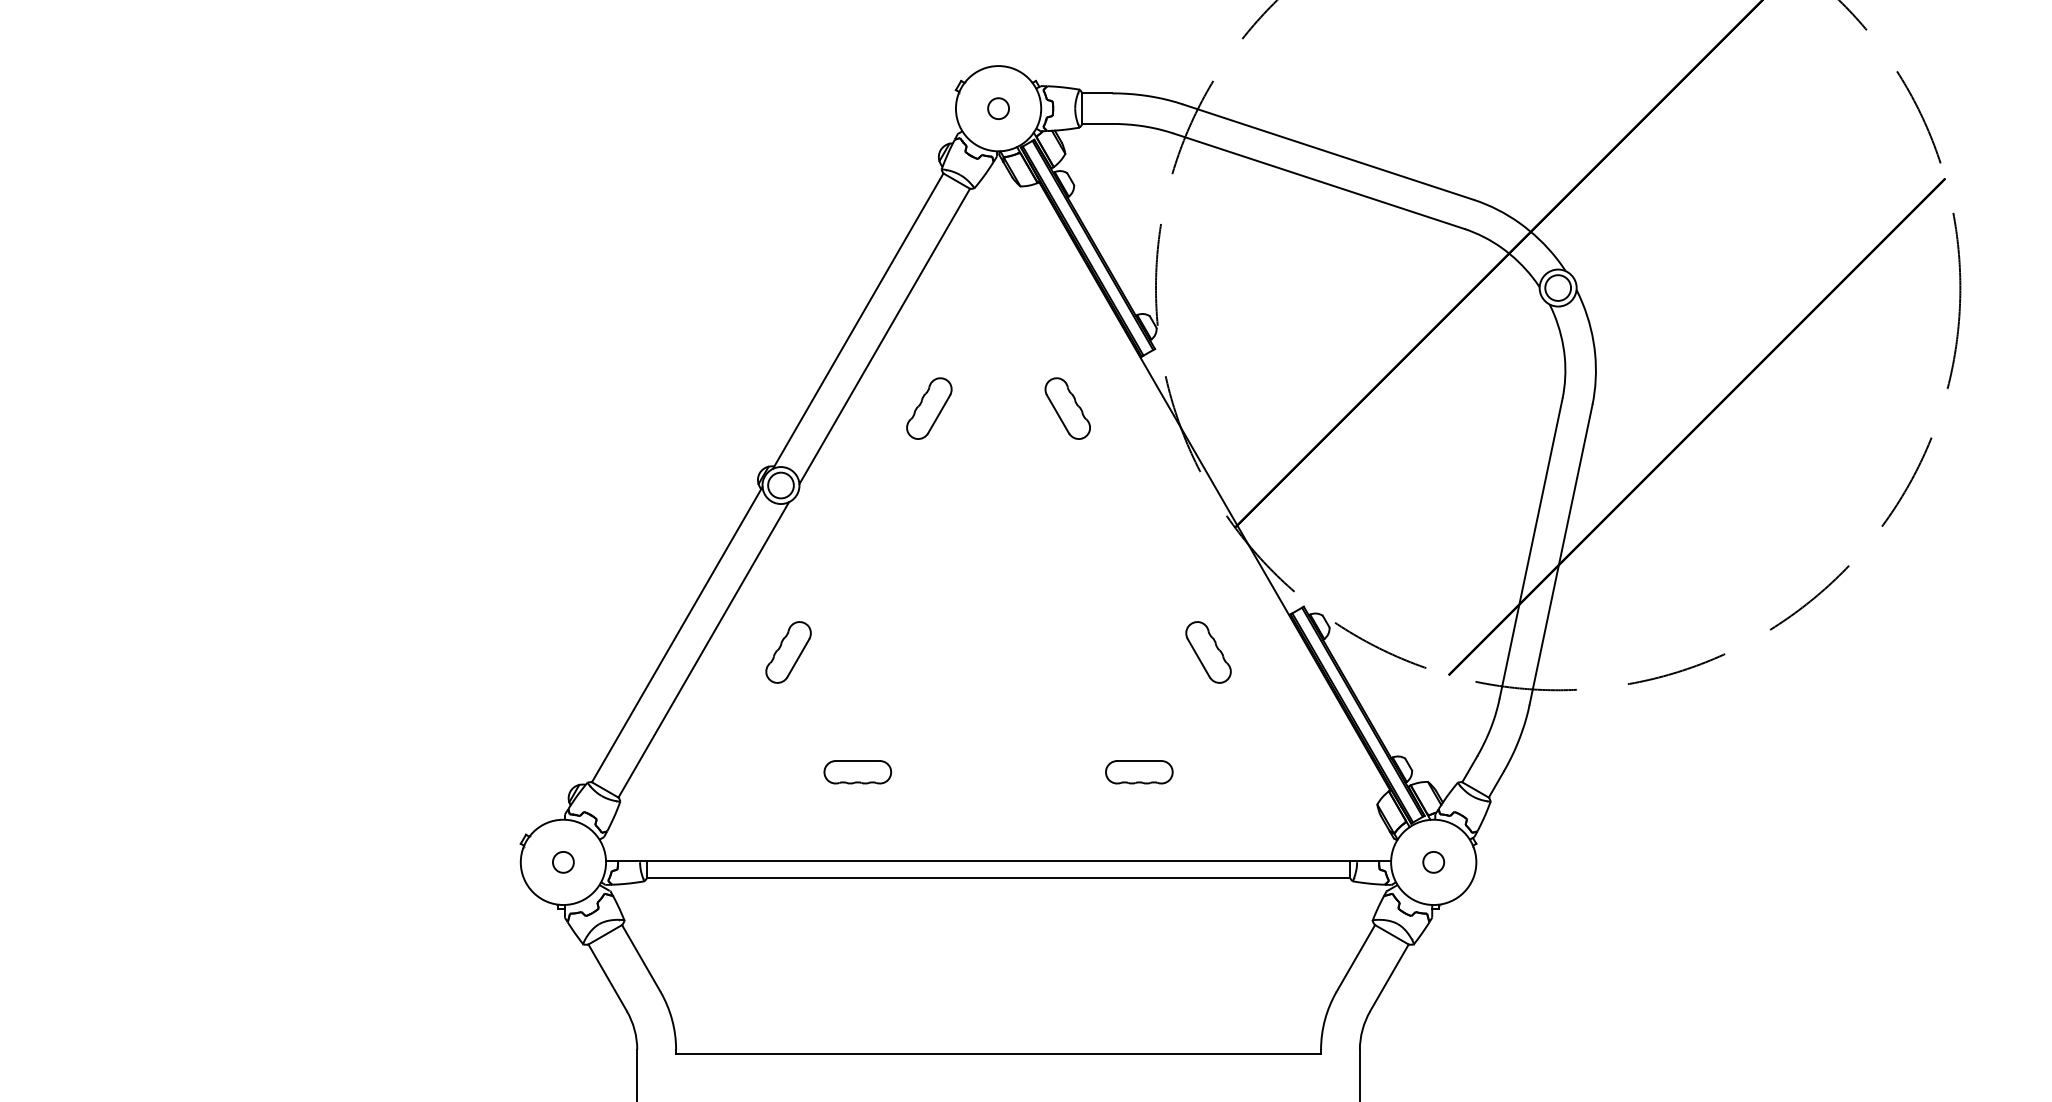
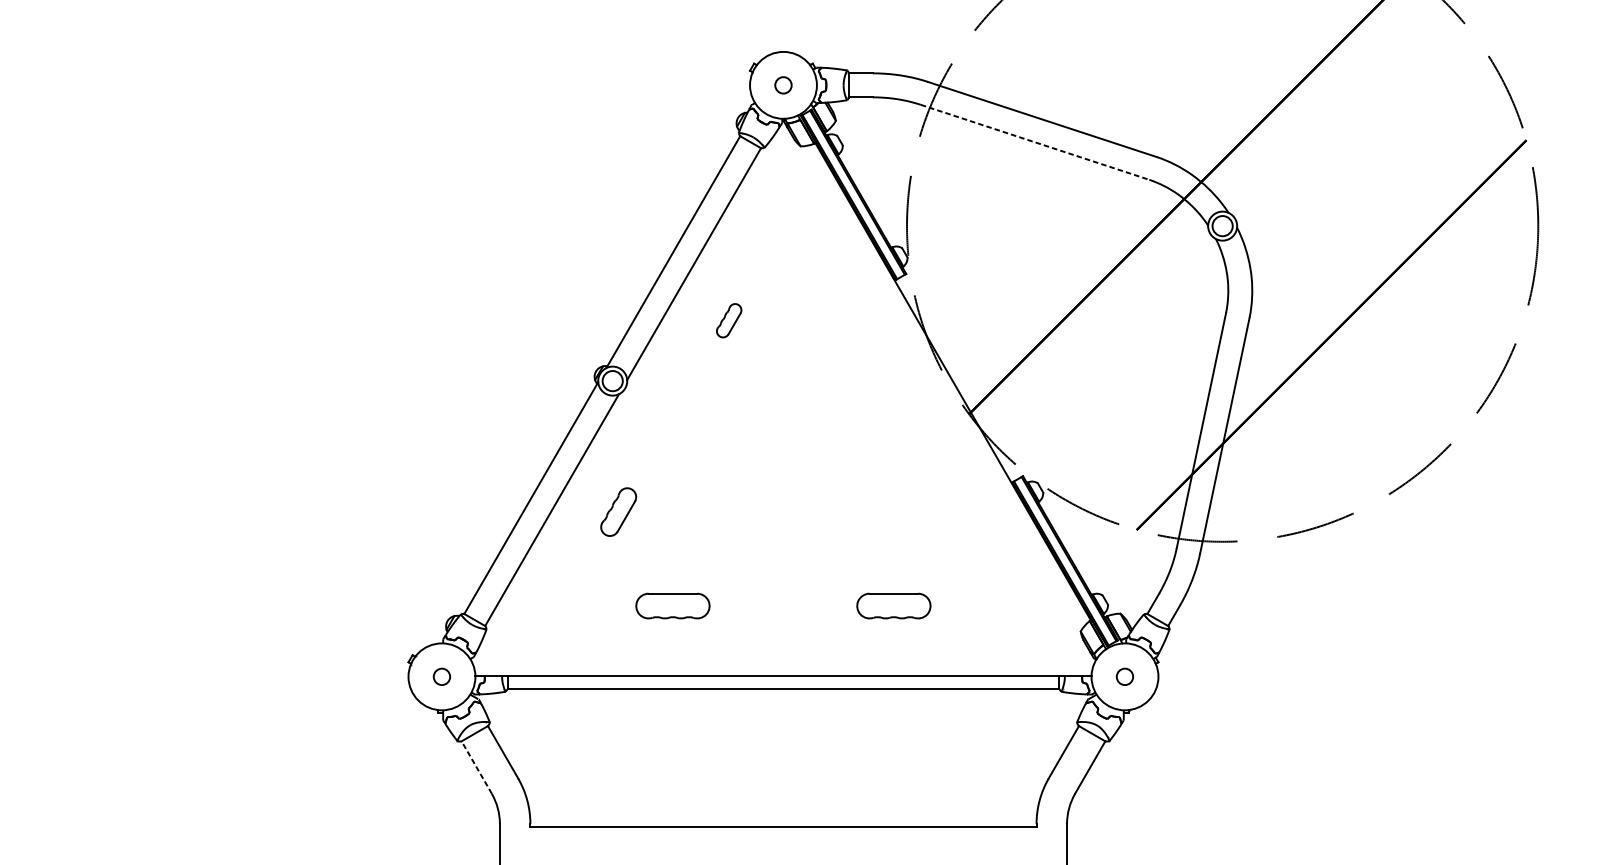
line: (1319, 181) -> (1035, 142), solid -> dashed
part: (929, 408) -> (729, 320), size x0.7
part: (1067, 408) -> (837, 320), removed
part: (1208, 652) -> (948, 512), removed
part: (857, 772) -> (672, 606), size x1.4
part: (1139, 772) -> (894, 606), size x1.4
line: (607, 977) -> (476, 767), solid -> dashed

